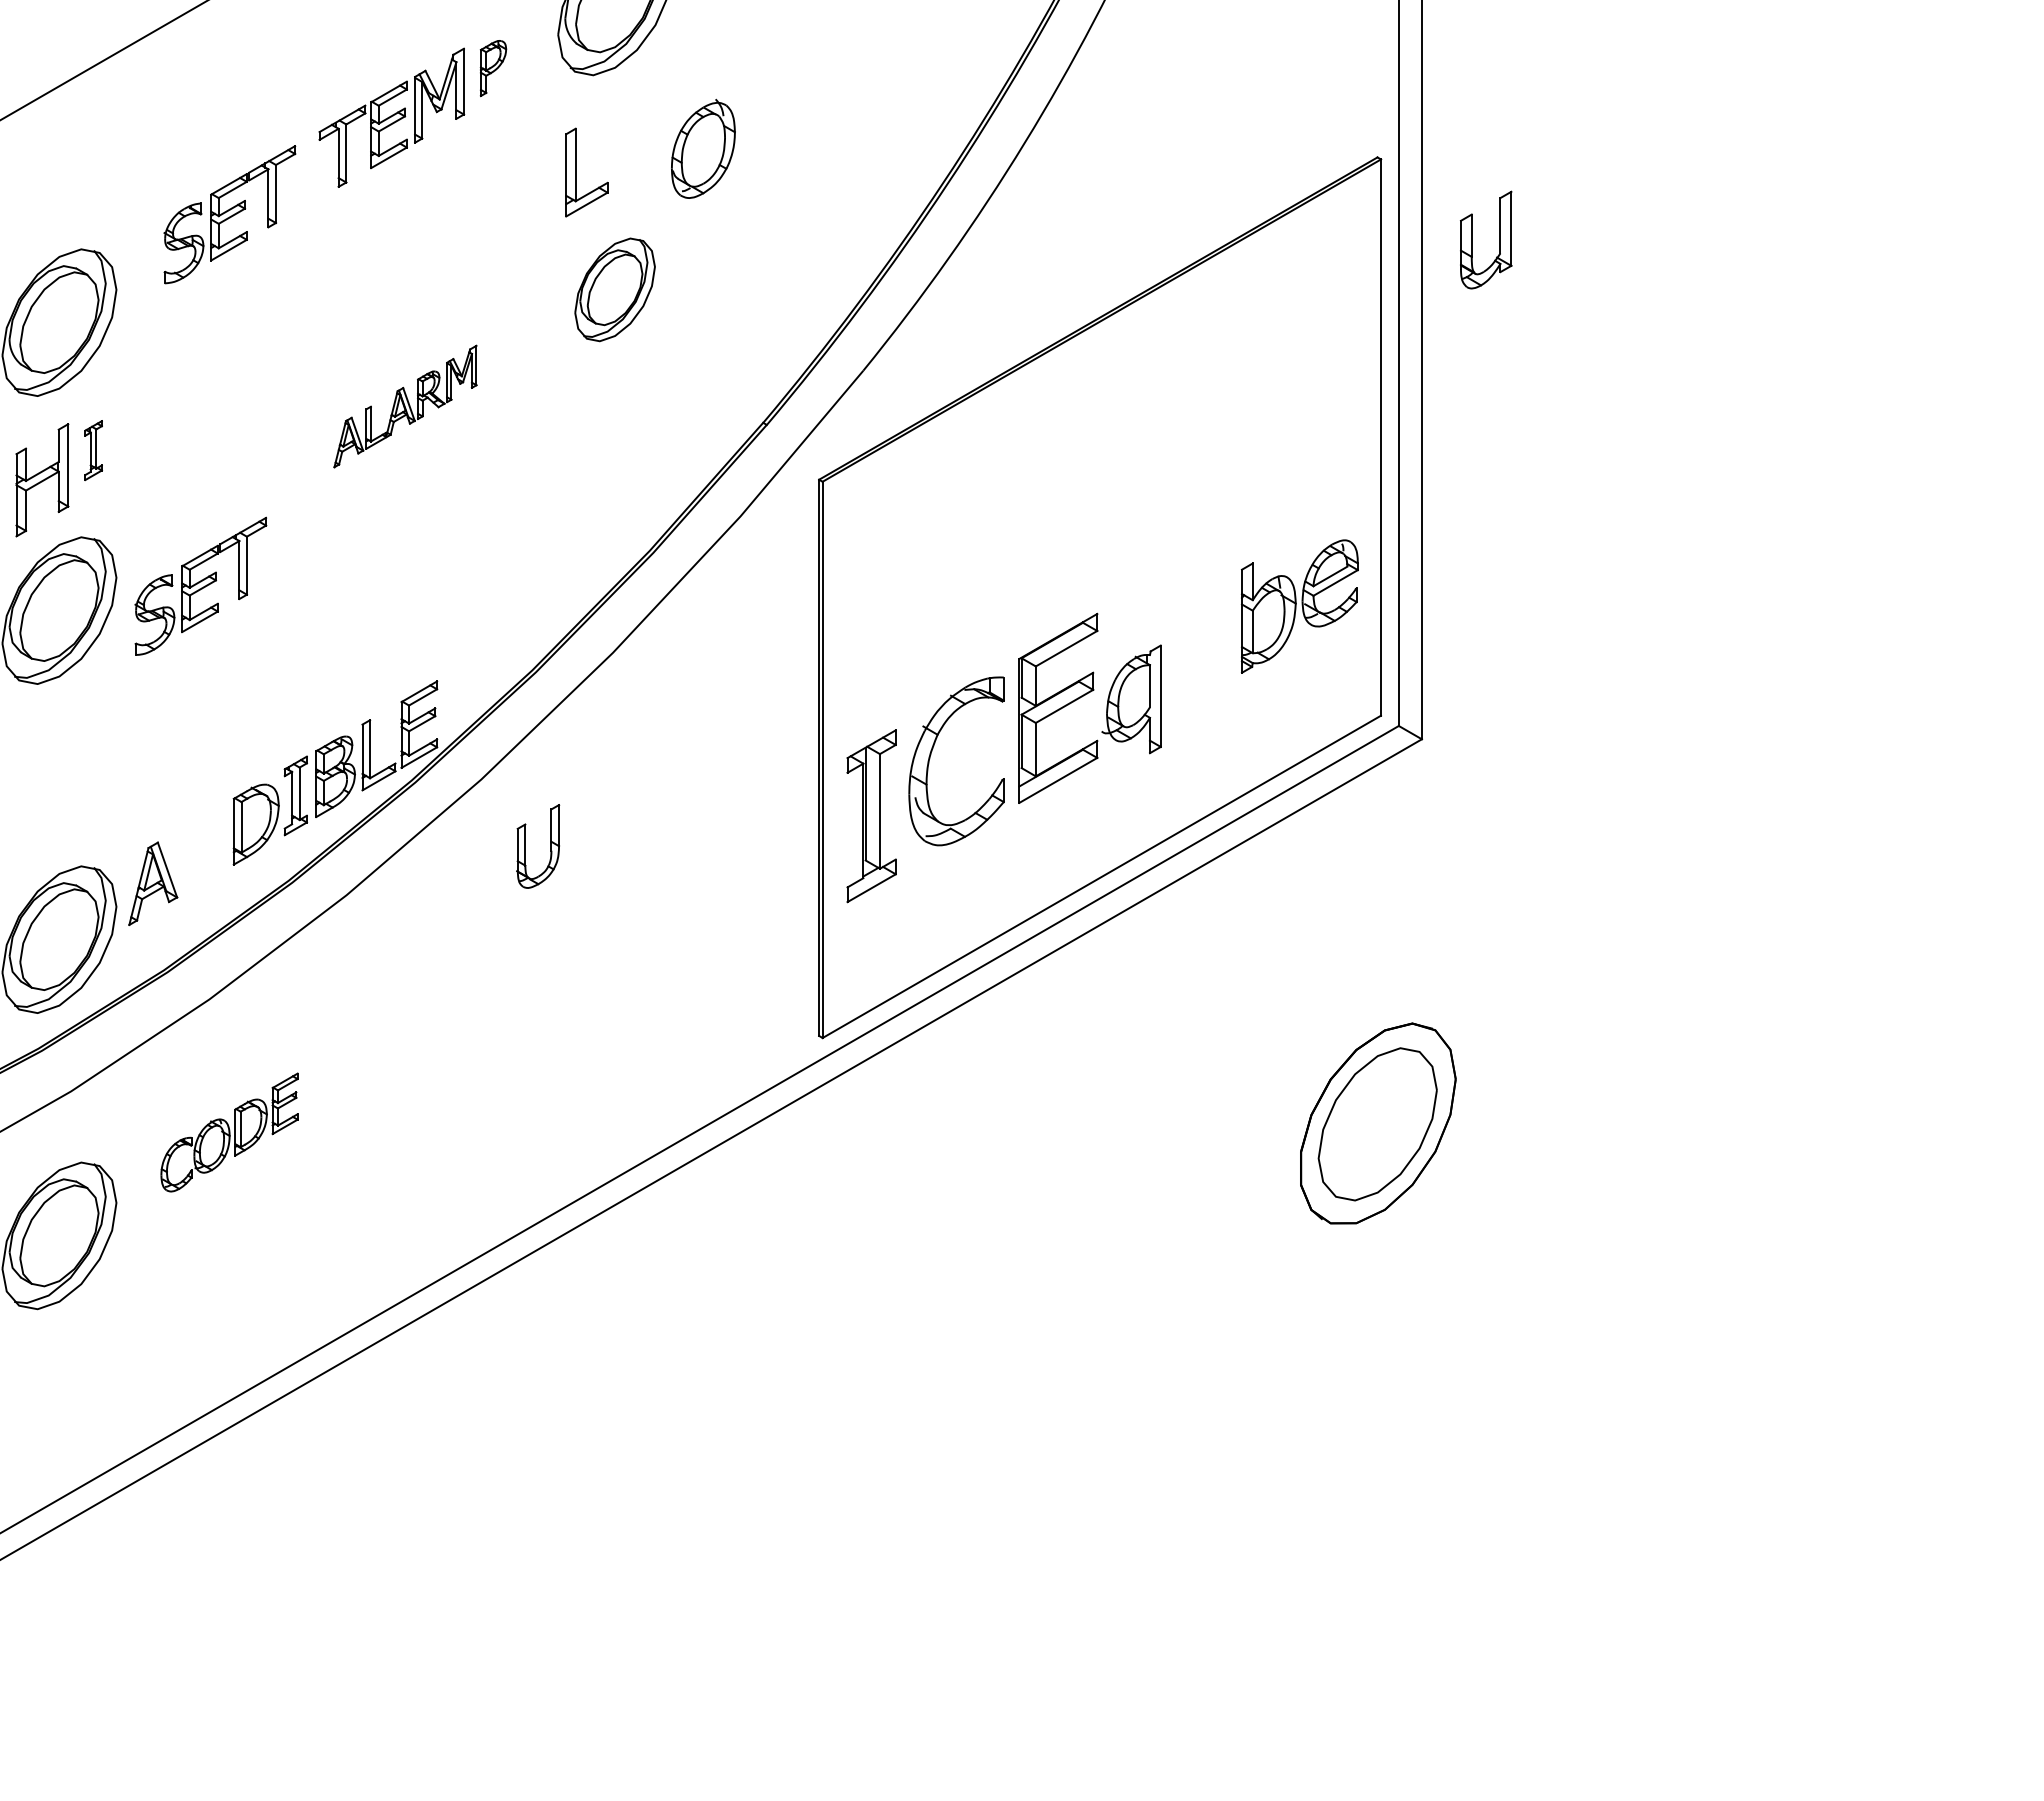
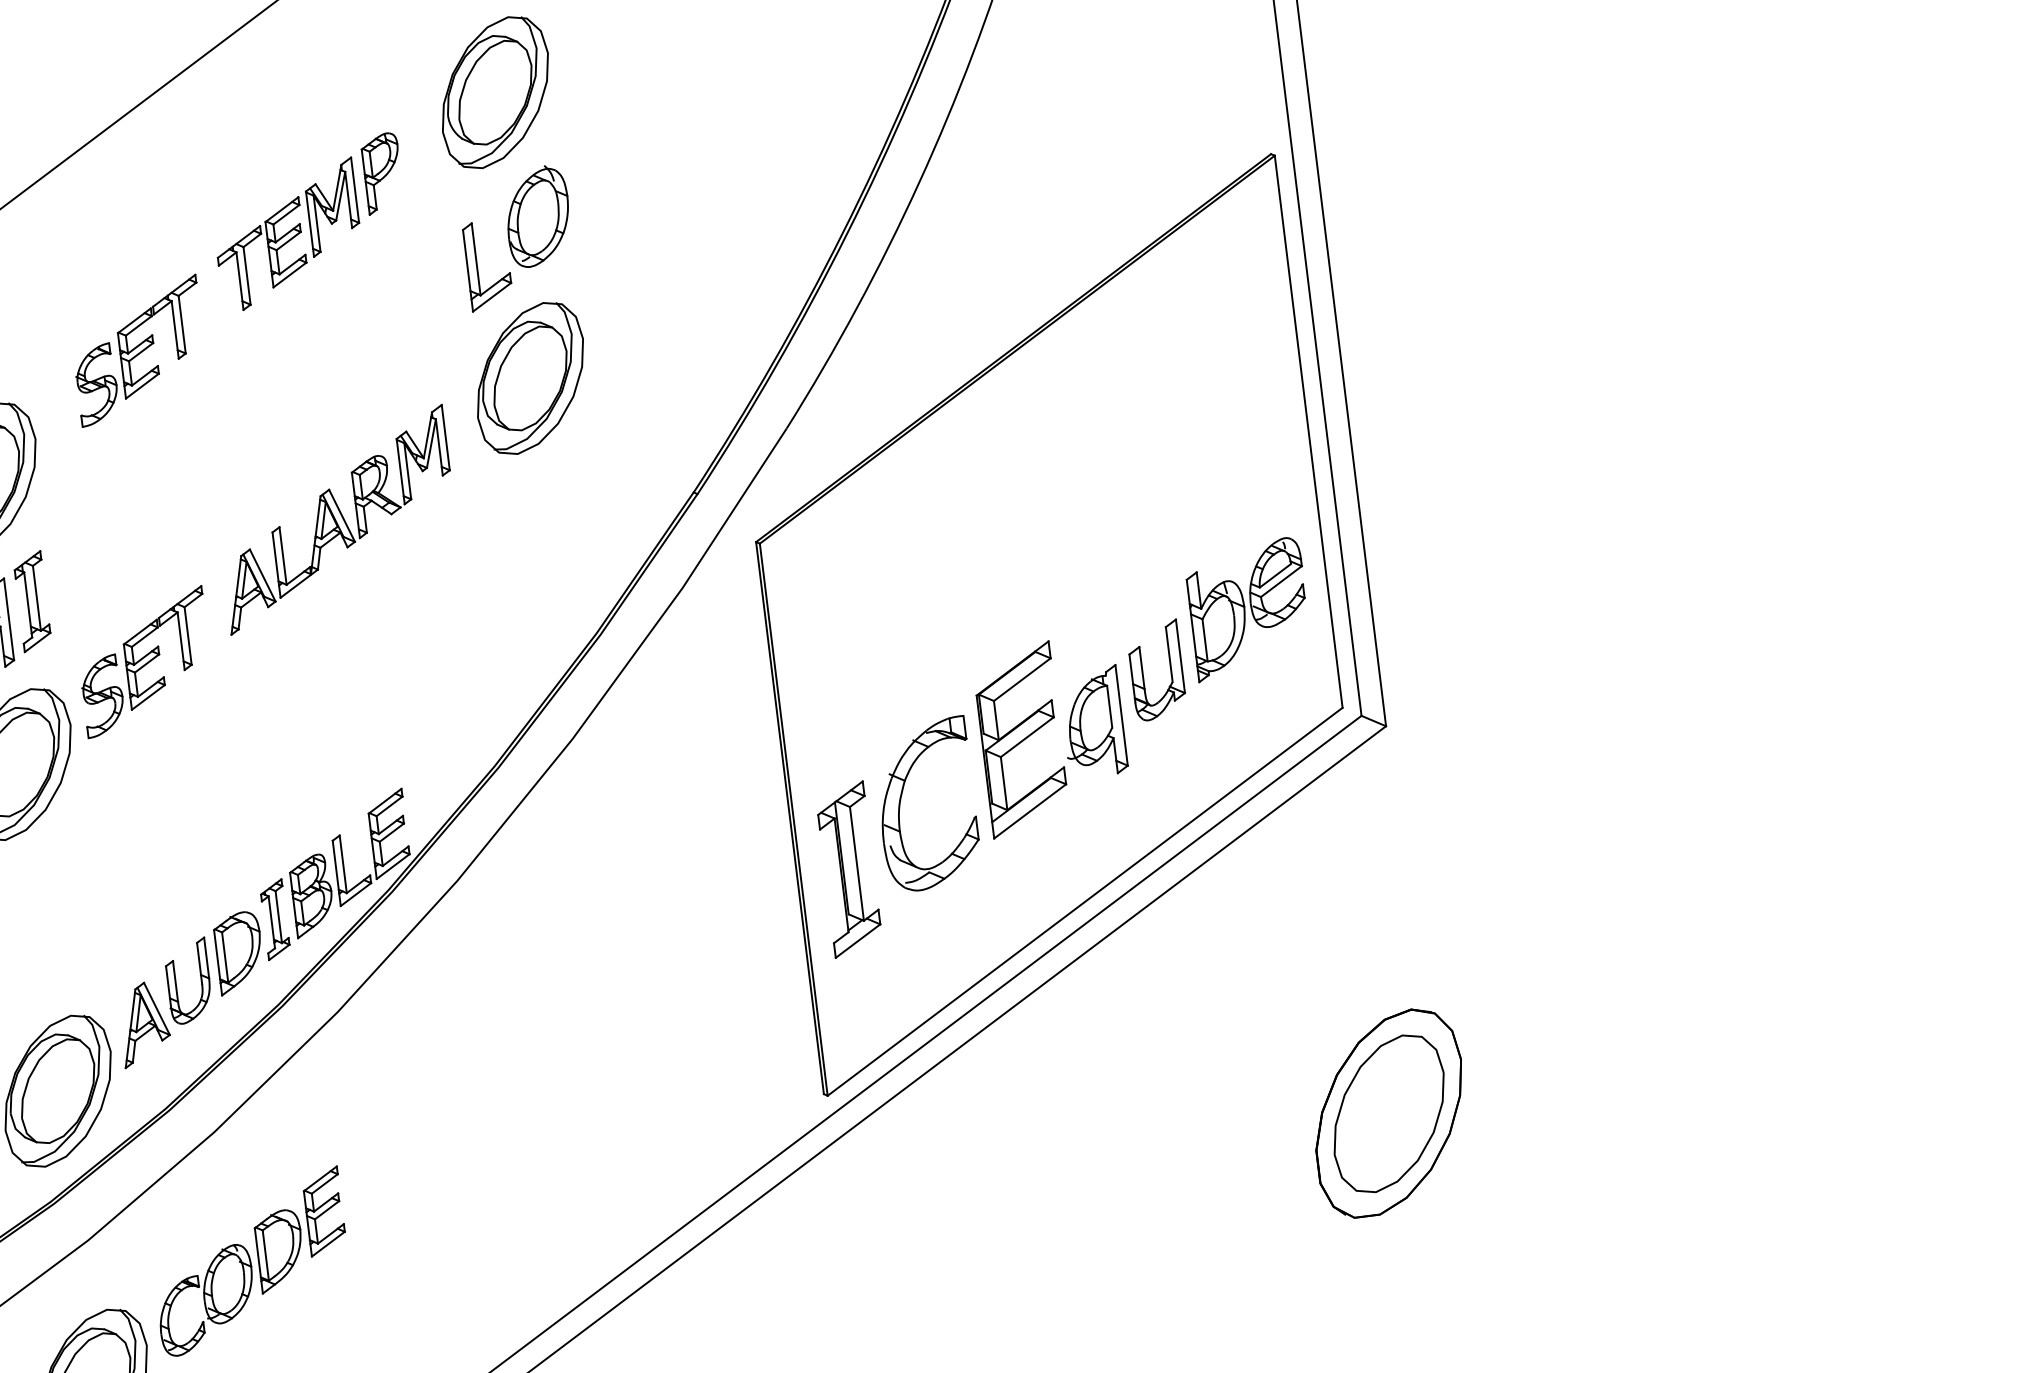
part: (493, 68) -> (382, 173), size x1.43
part: (703, 148) -> (538, 215), moved
part: (1499, 239) -> (1169, 668), moved
part: (614, 289) -> (529, 378), size x1.43
part: (405, 406) -> (336, 519), size x1.67
part: (93, 450) -> (32, 601), size x1.67
part: (200, 585) -> (144, 661), moved
part: (550, 846) -> (200, 979), moved
part: (229, 1132) -> (250, 1261), size x1.43

